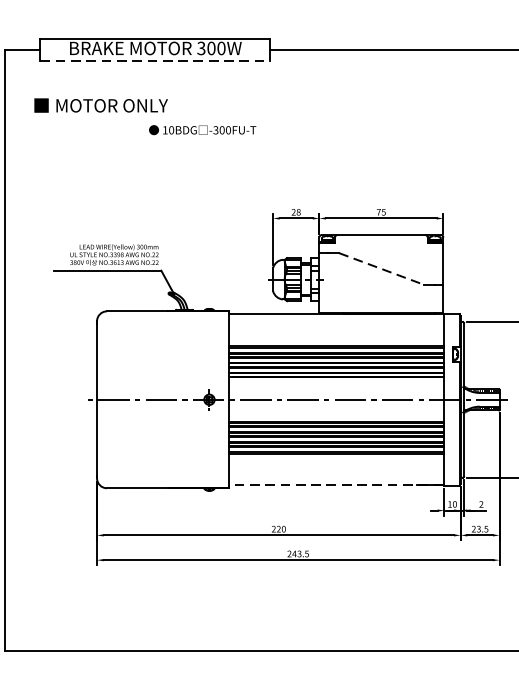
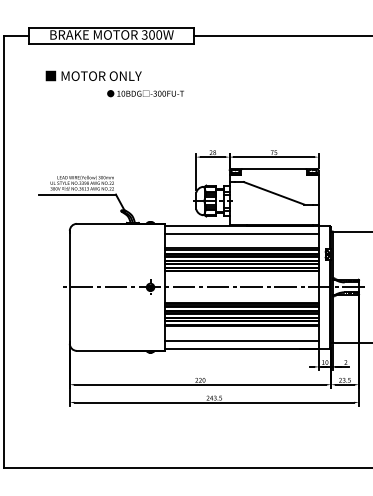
line: (155, 60) -> (111, 43), dashed -> solid
text: (100, 104) -> (93, 75), moved
line: (382, 269) -> (274, 193), dashed -> solid
line: (336, 324) -> (241, 233), added
line: (336, 475) -> (241, 341), added
line: (336, 484) -> (241, 348), dashed -> solid

